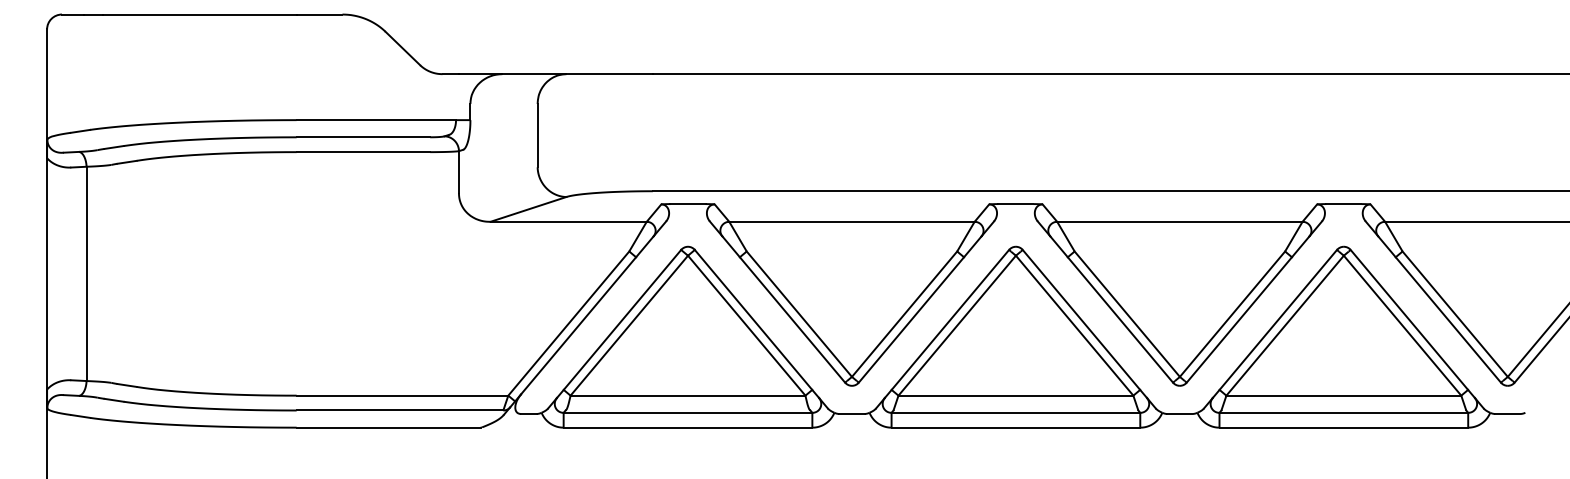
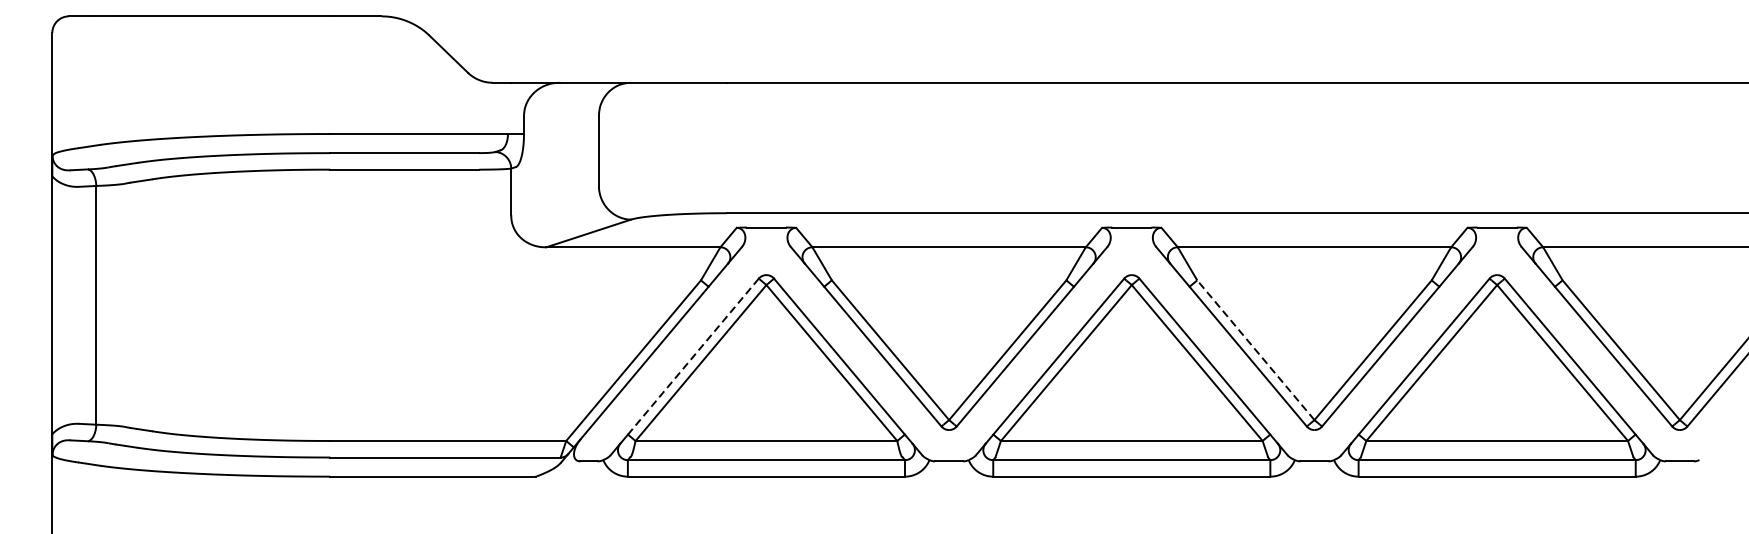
line: (1127, 314) -> (1256, 350), solid -> dashed
line: (622, 320) -> (693, 357), solid -> dashed

